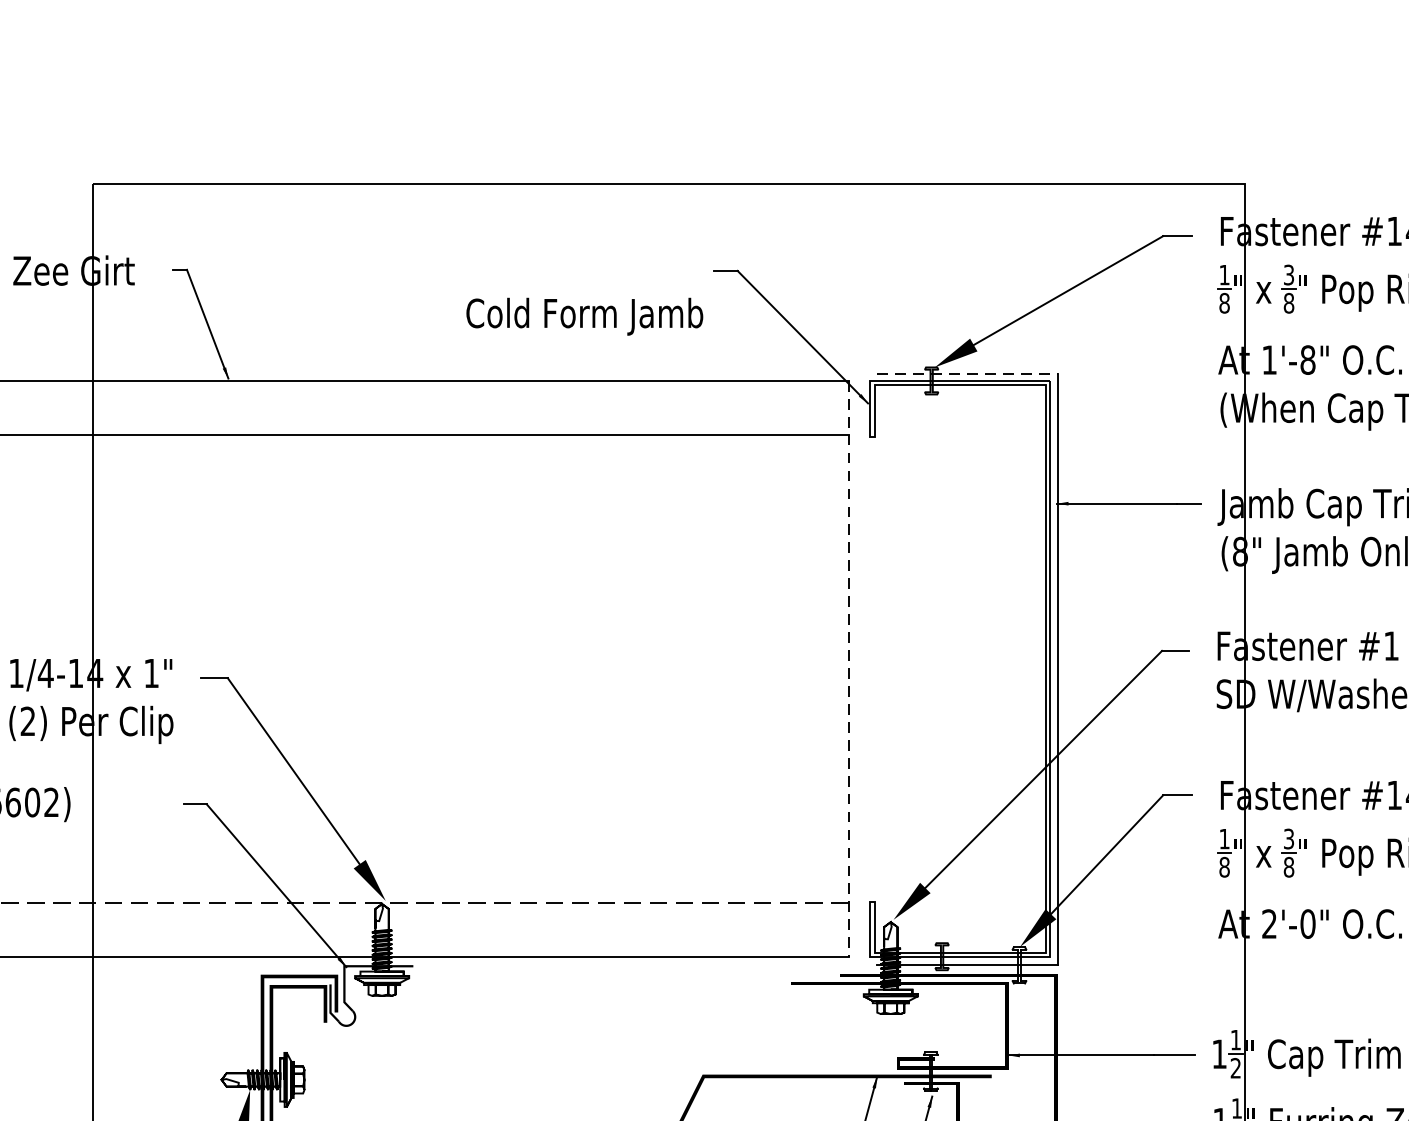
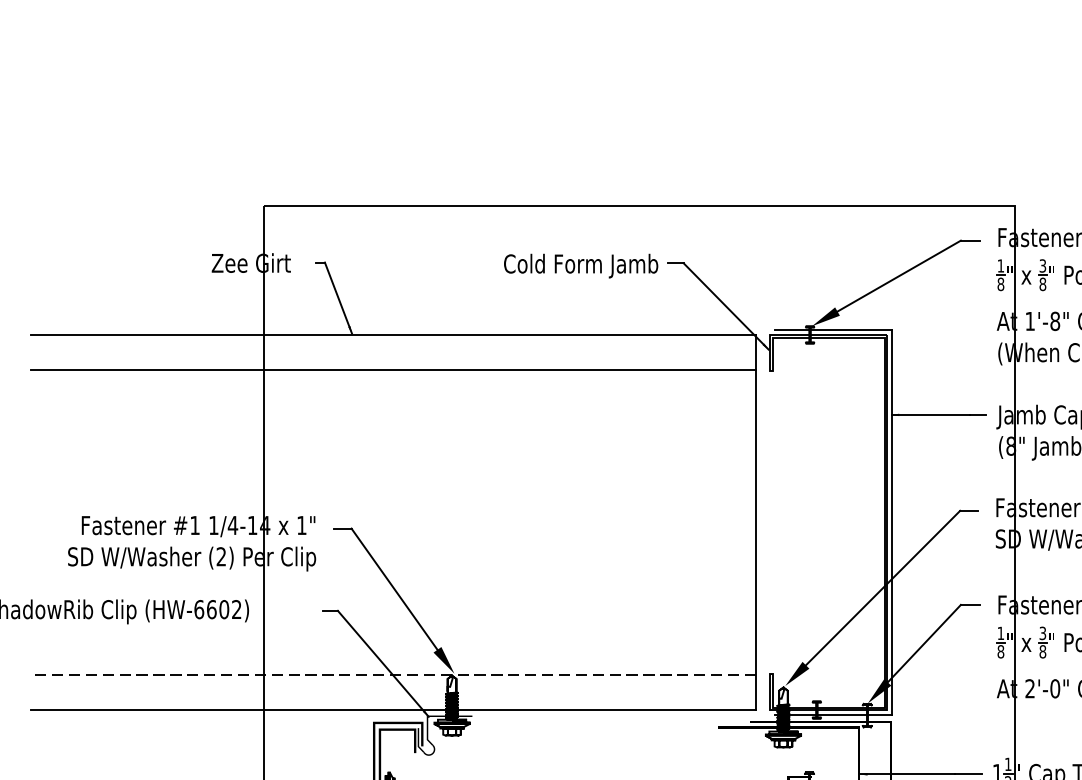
text: (585, 315) -> (581, 265), moved
line: (967, 374) -> (833, 330), dashed -> solid
line: (849, 668) -> (756, 522), dashed -> solid

